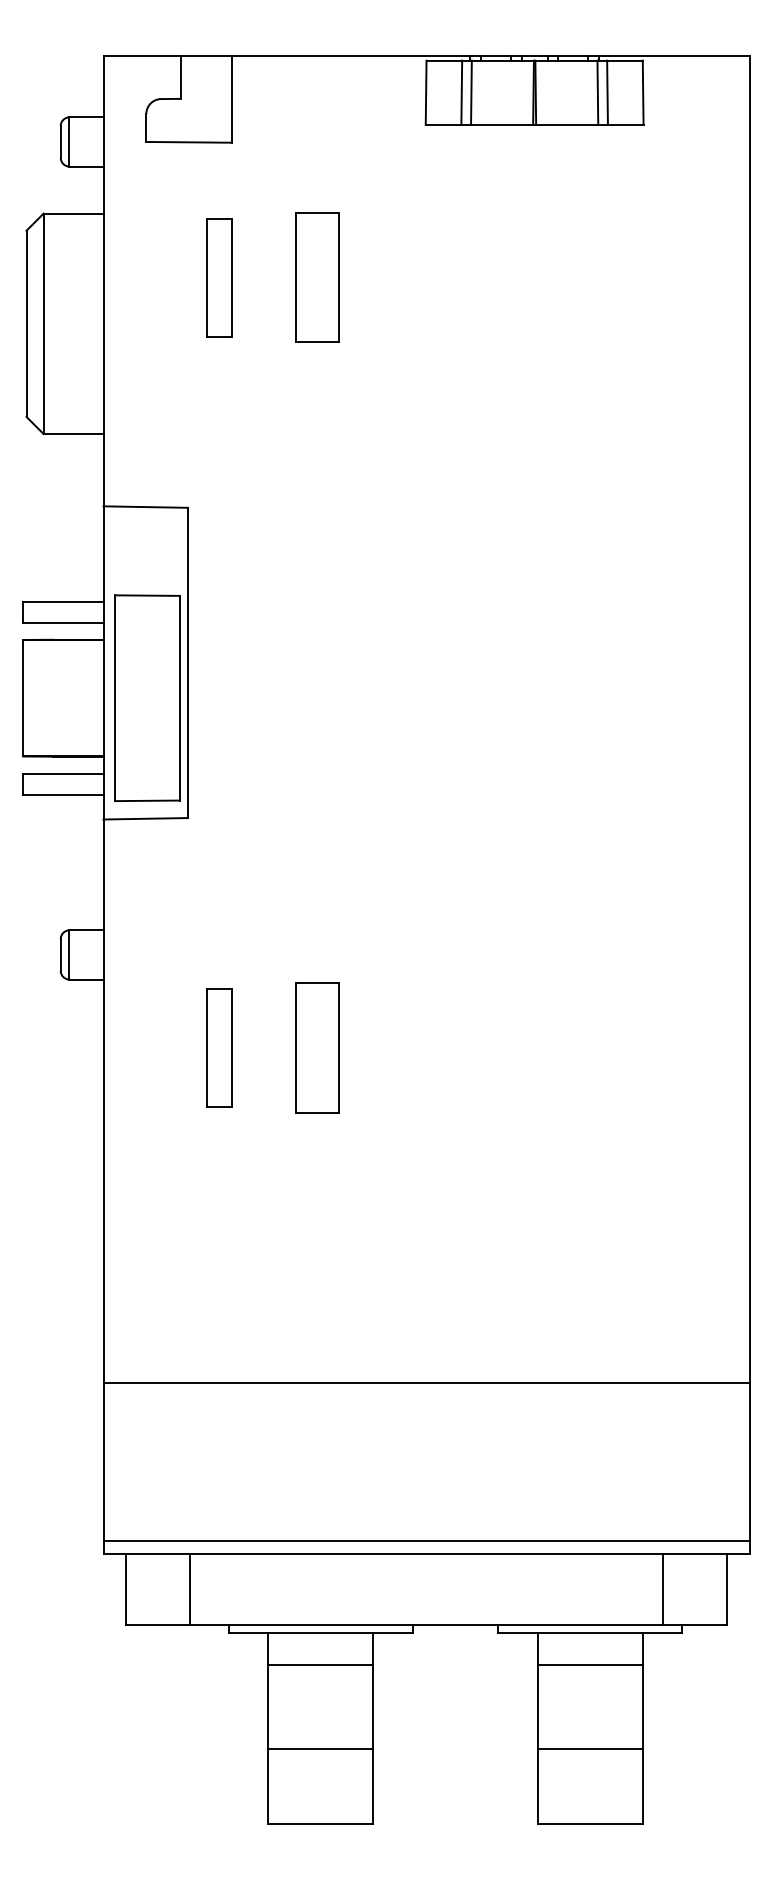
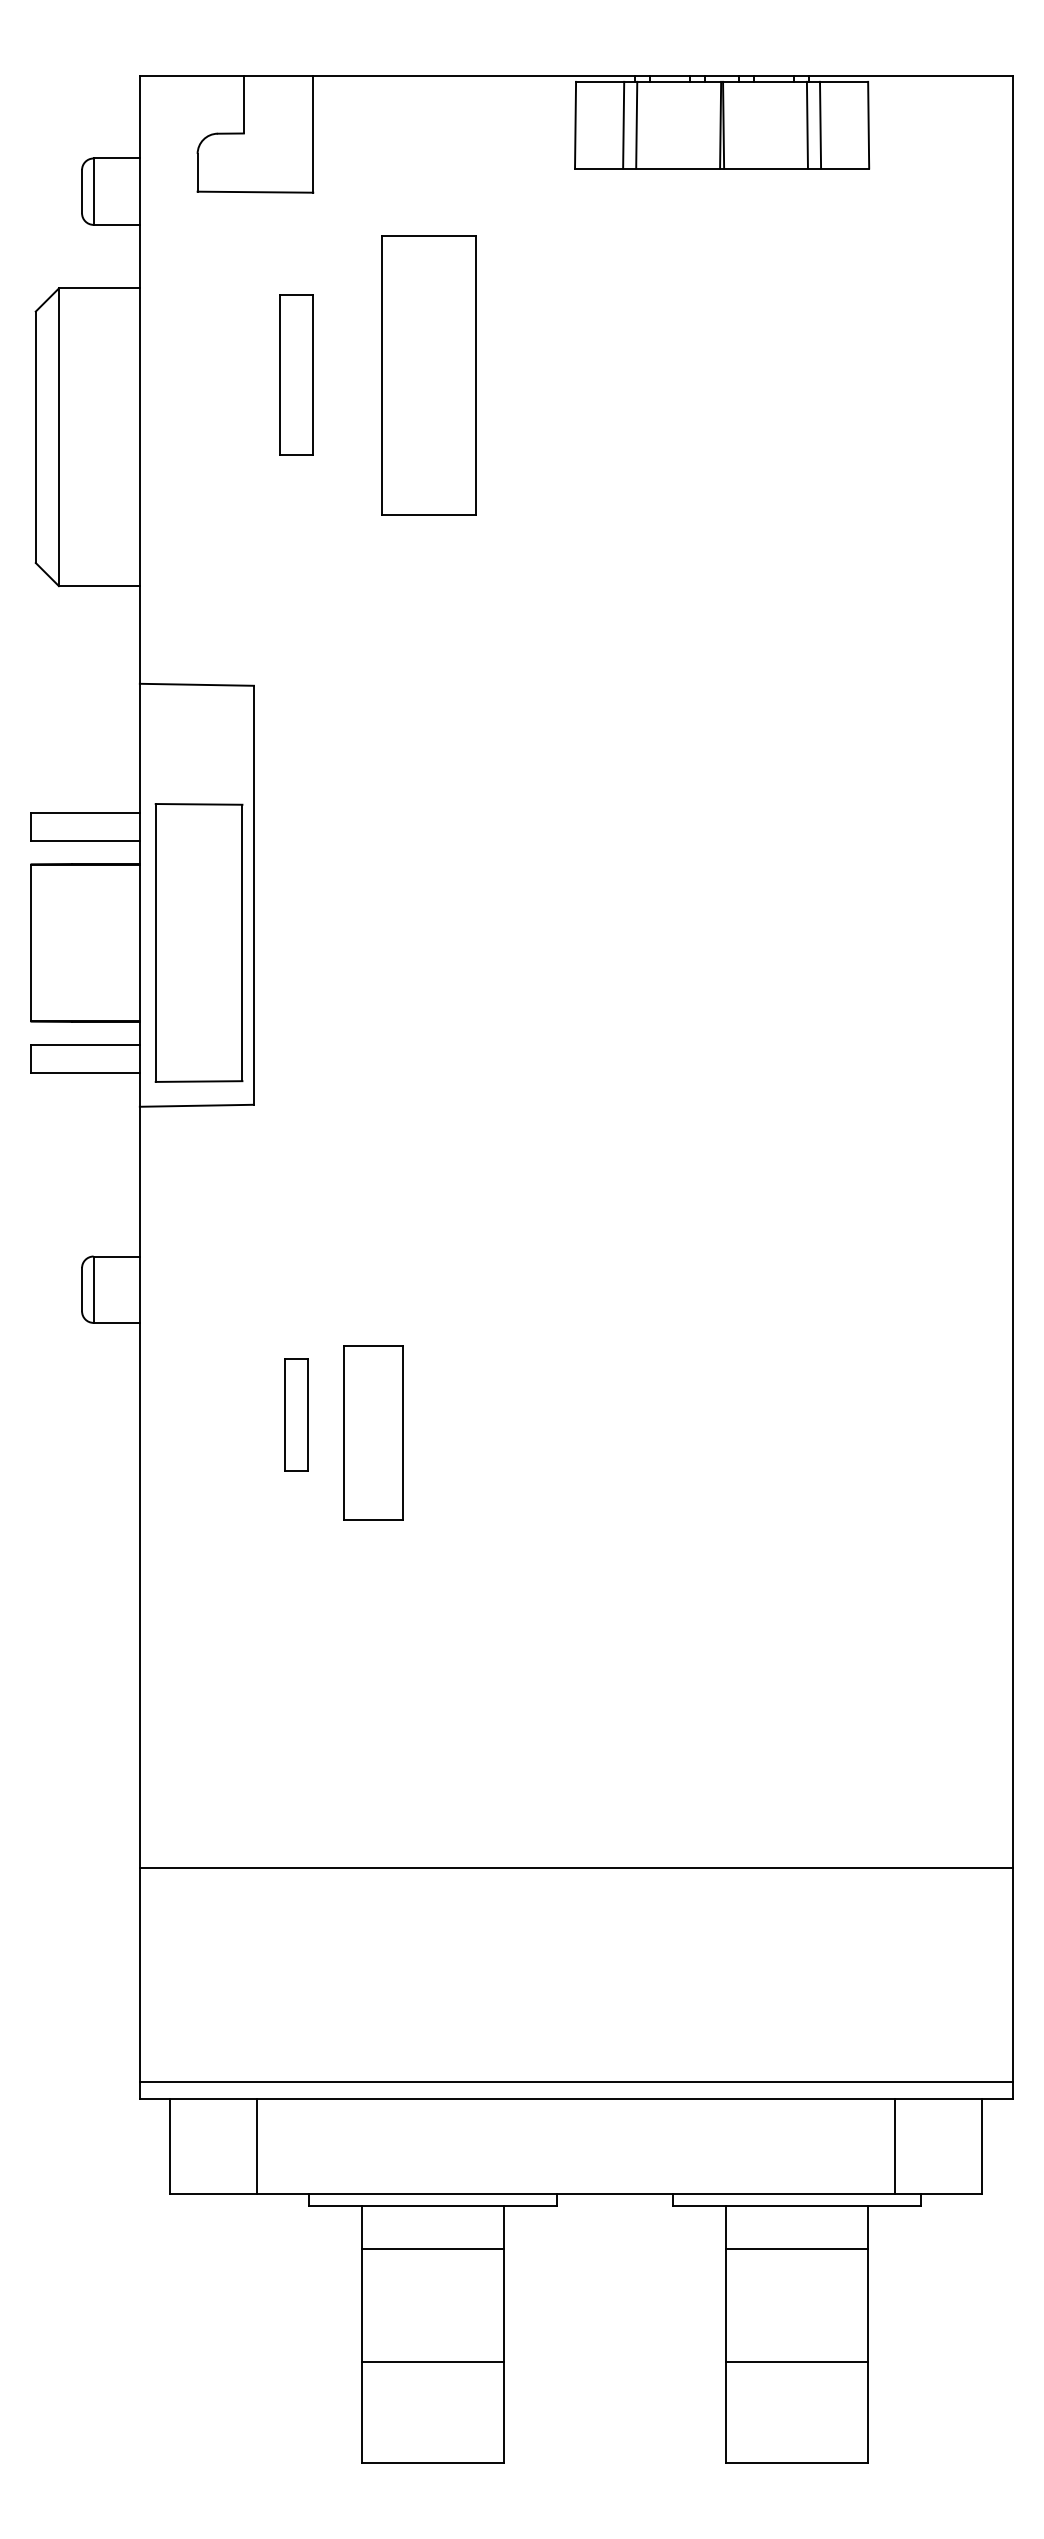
part: (317, 277) -> (428, 374), size x1.6
part: (219, 1047) -> (296, 1414), size x0.7
part: (317, 1047) -> (373, 1432), moved

